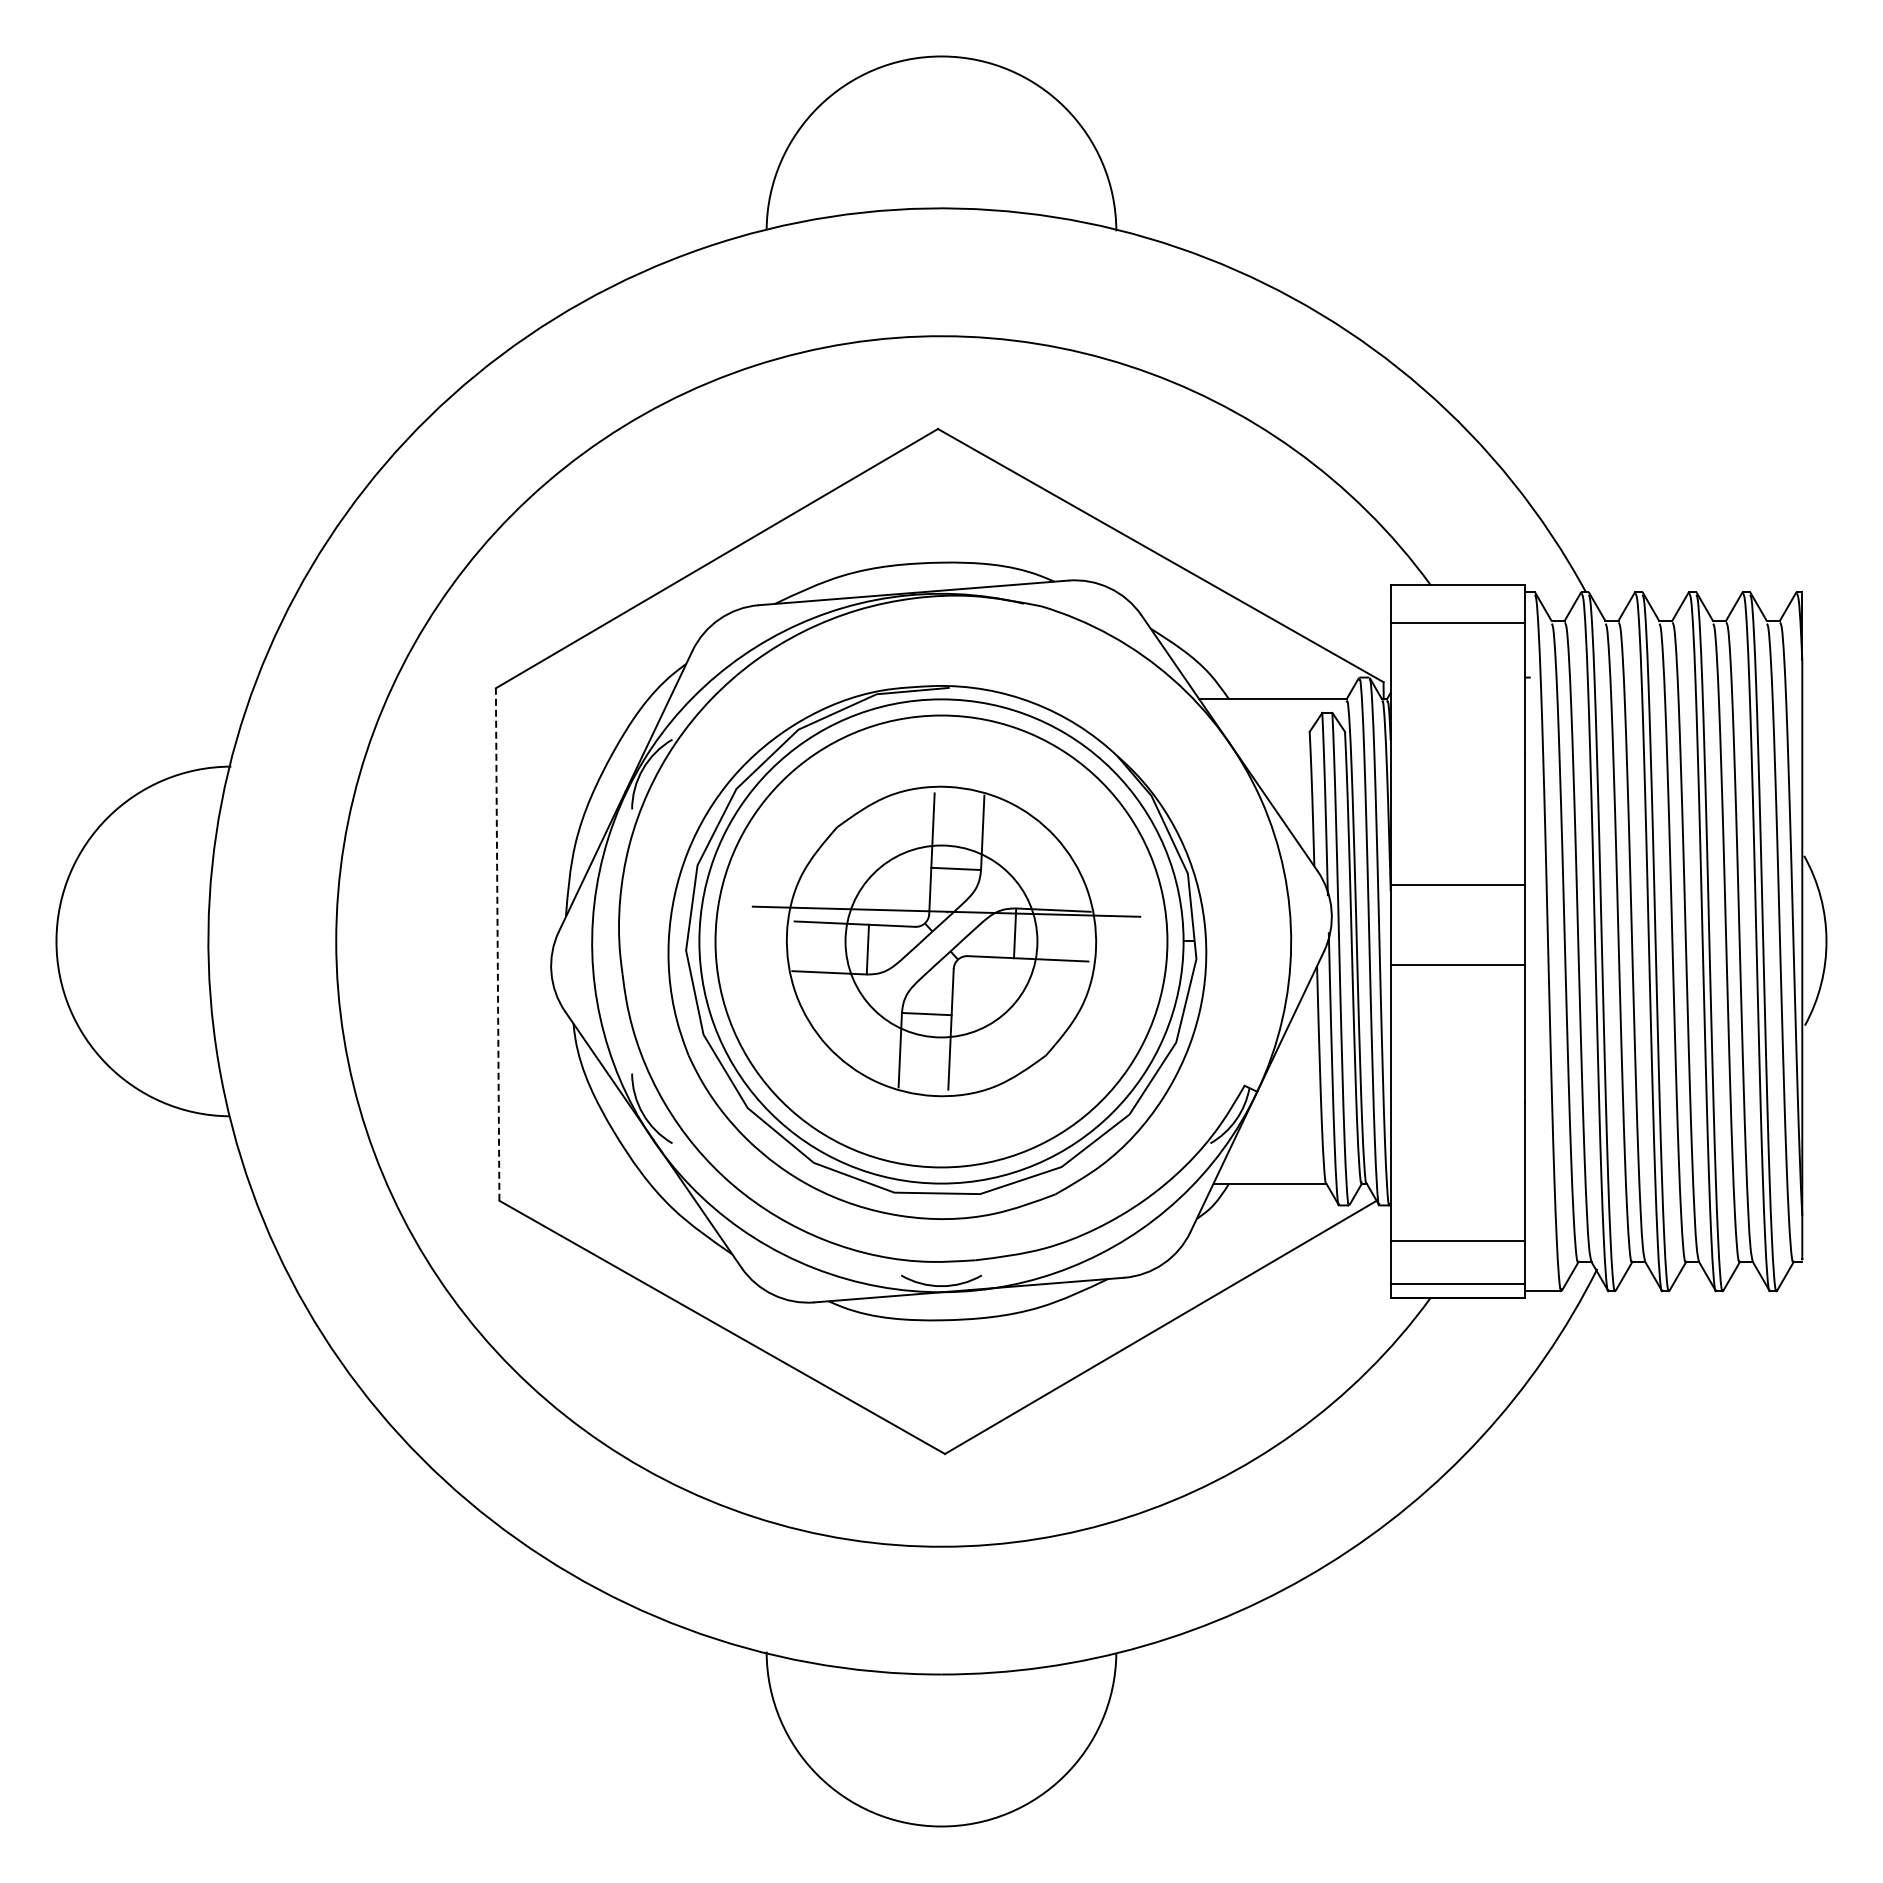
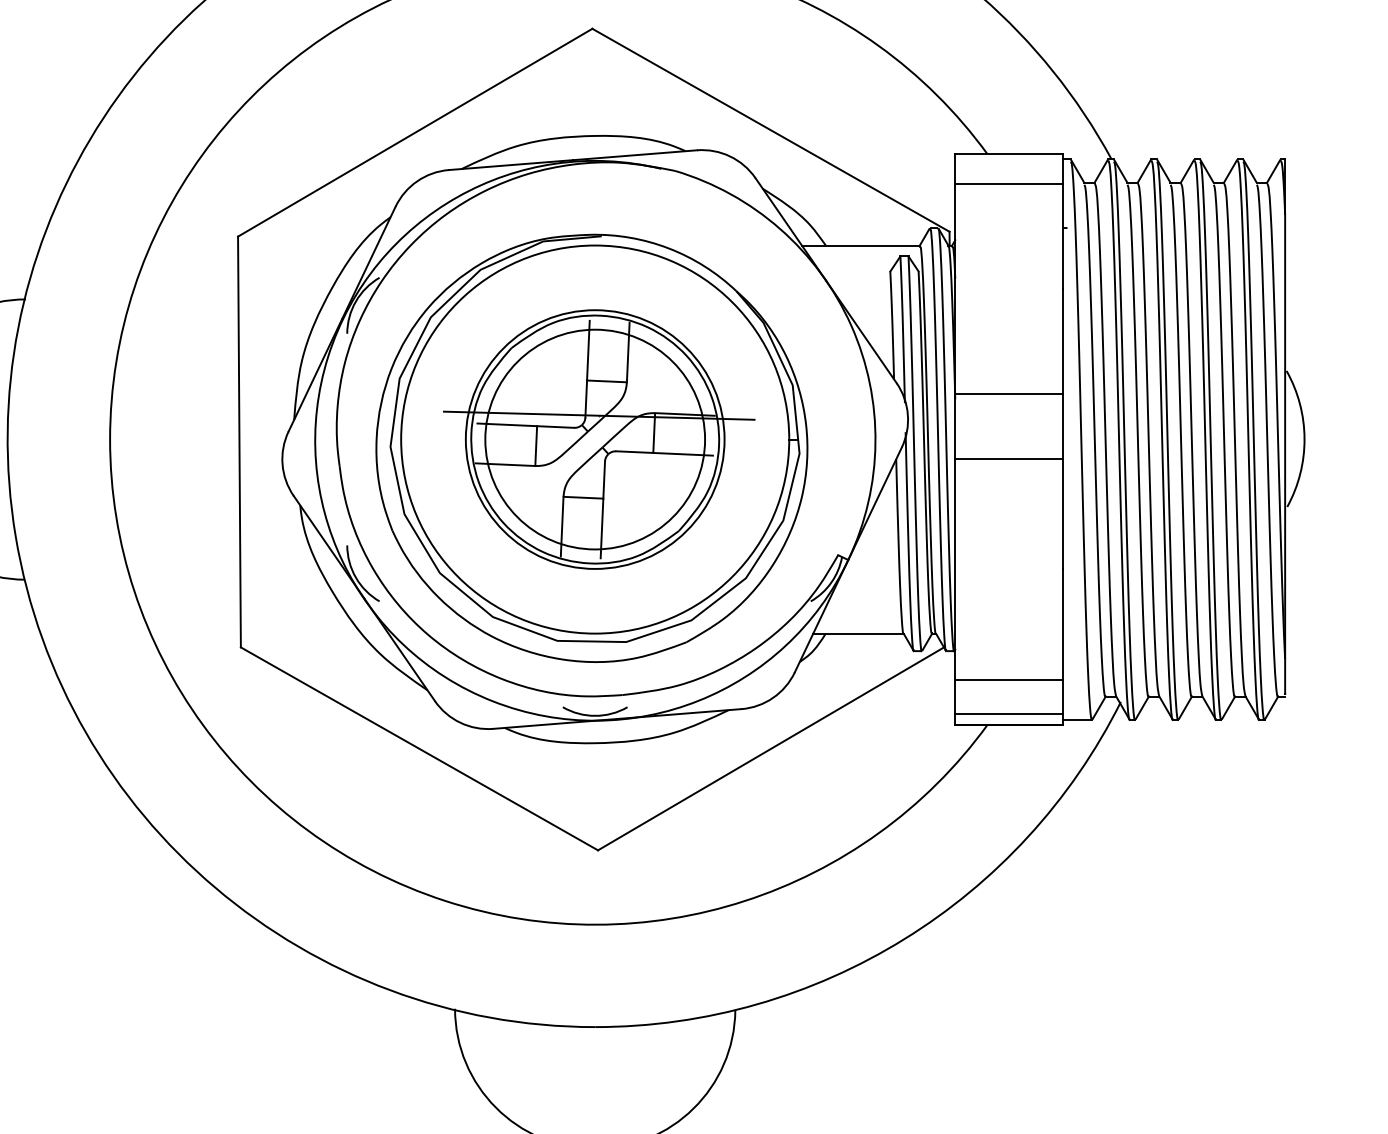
circle: (941, 941) -> (595, 439), size x0.71
circle: (941, 941) -> (595, 439), size x1.43
line: (497, 944) -> (239, 441), dashed -> solid

